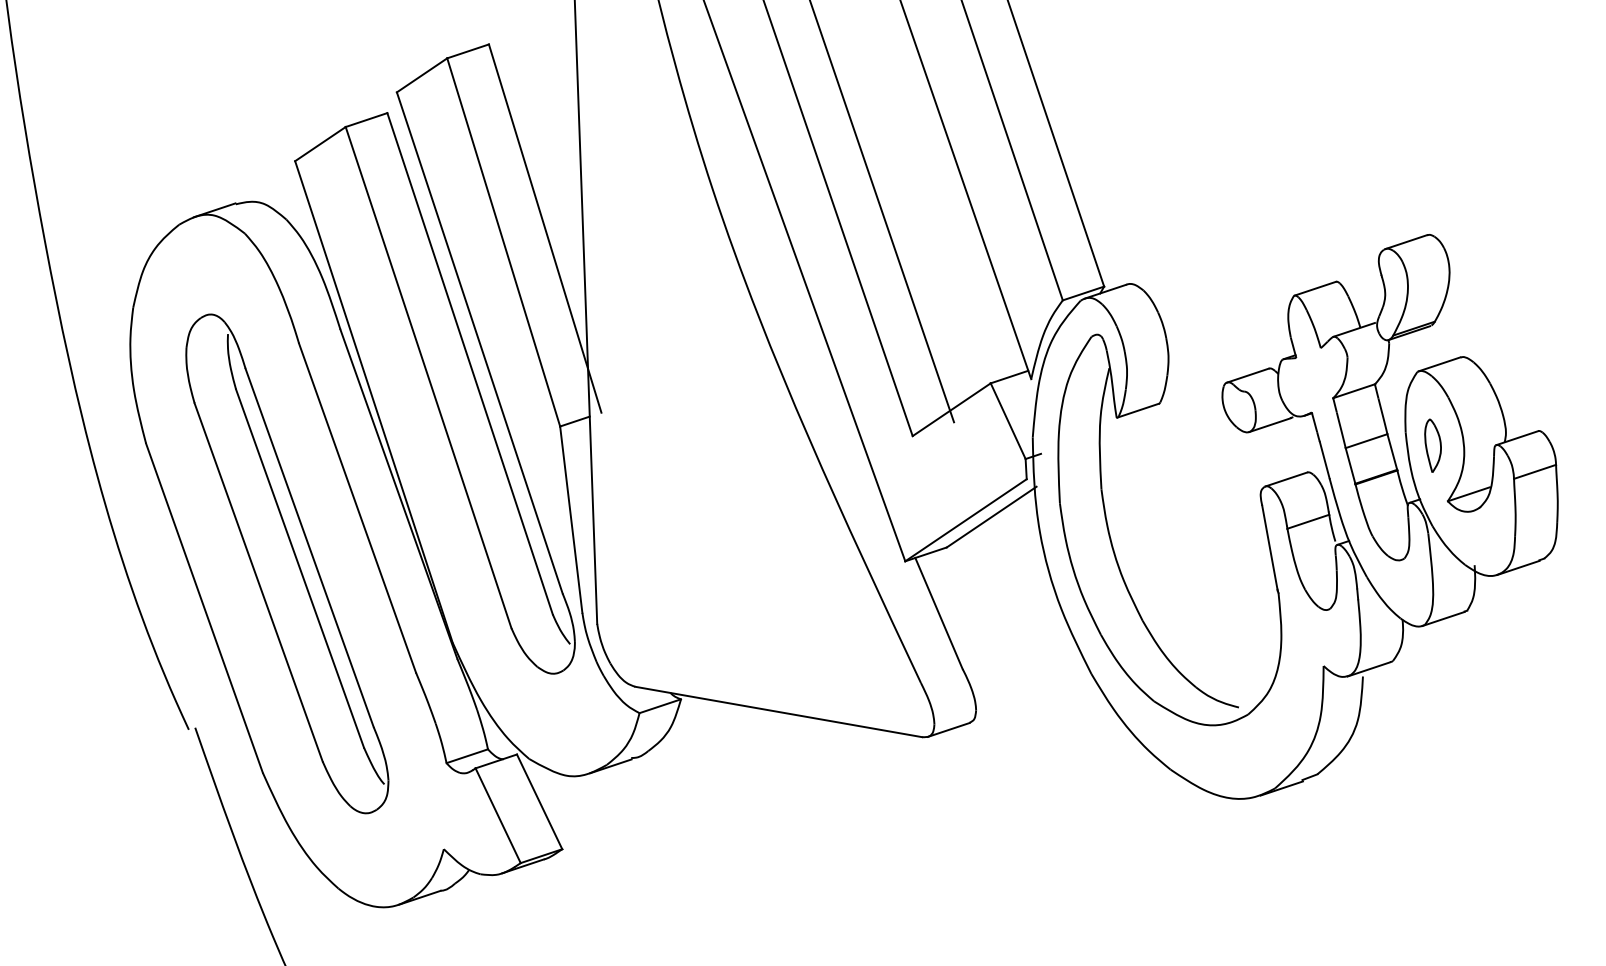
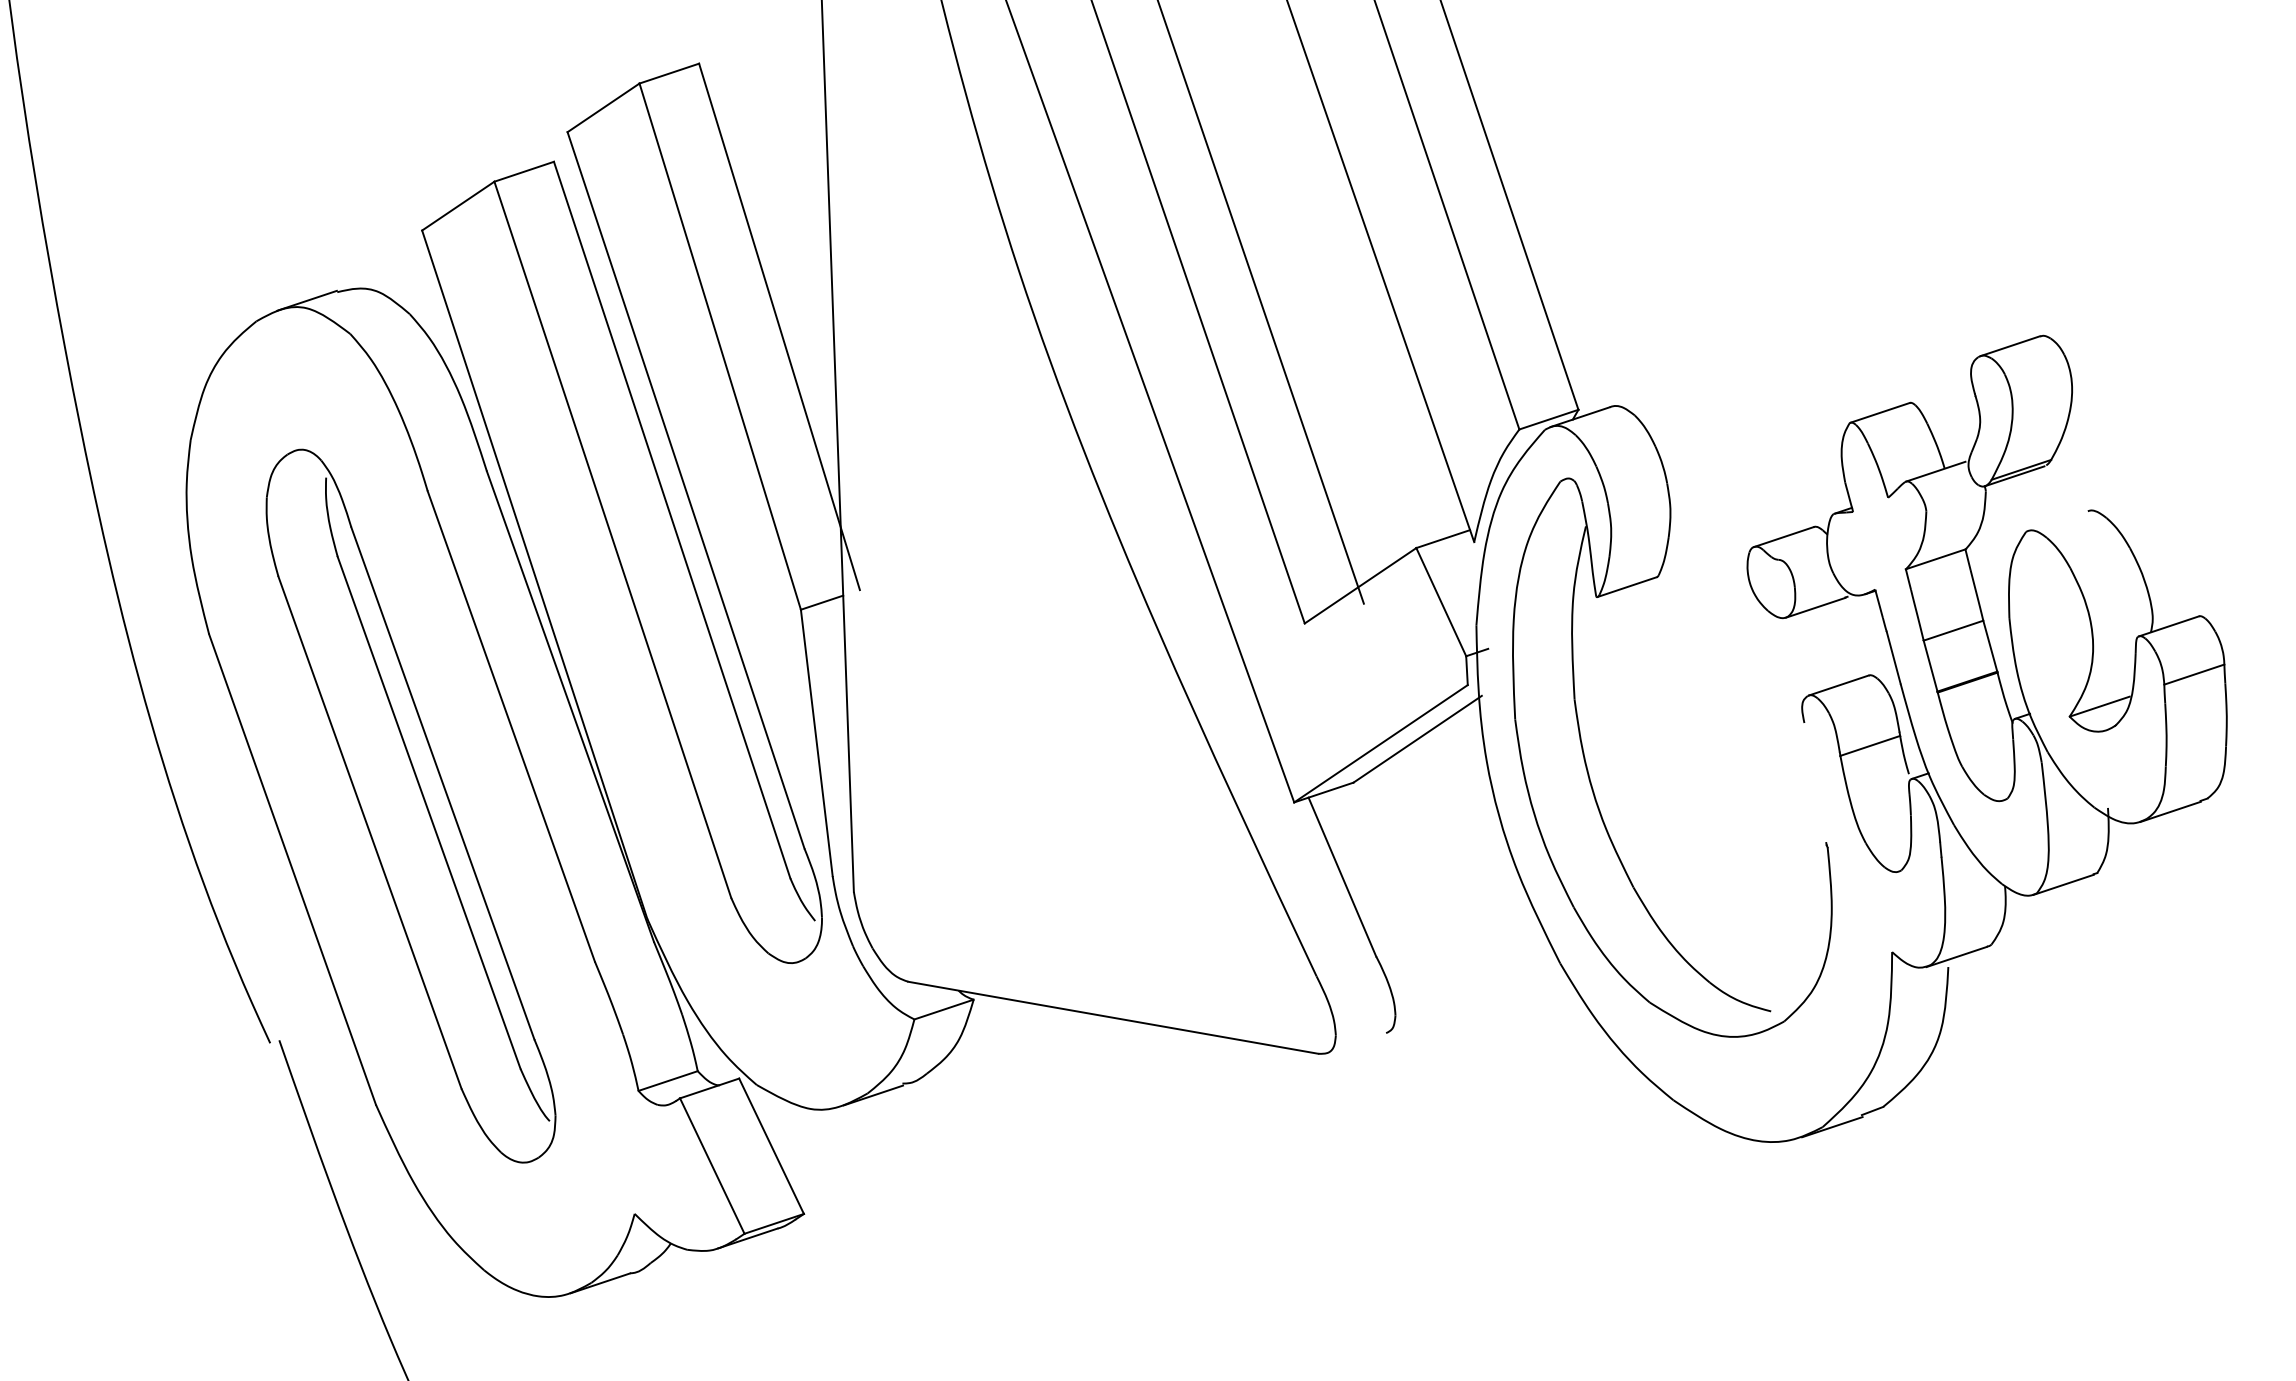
line: (1439, 364) -> (2057, 521), removed
part: (1432, 445) -> (2047, 636), removed
line: (1269, 547) -> (1814, 782), removed
line: (948, 729) -> (1355, 1042), removed

